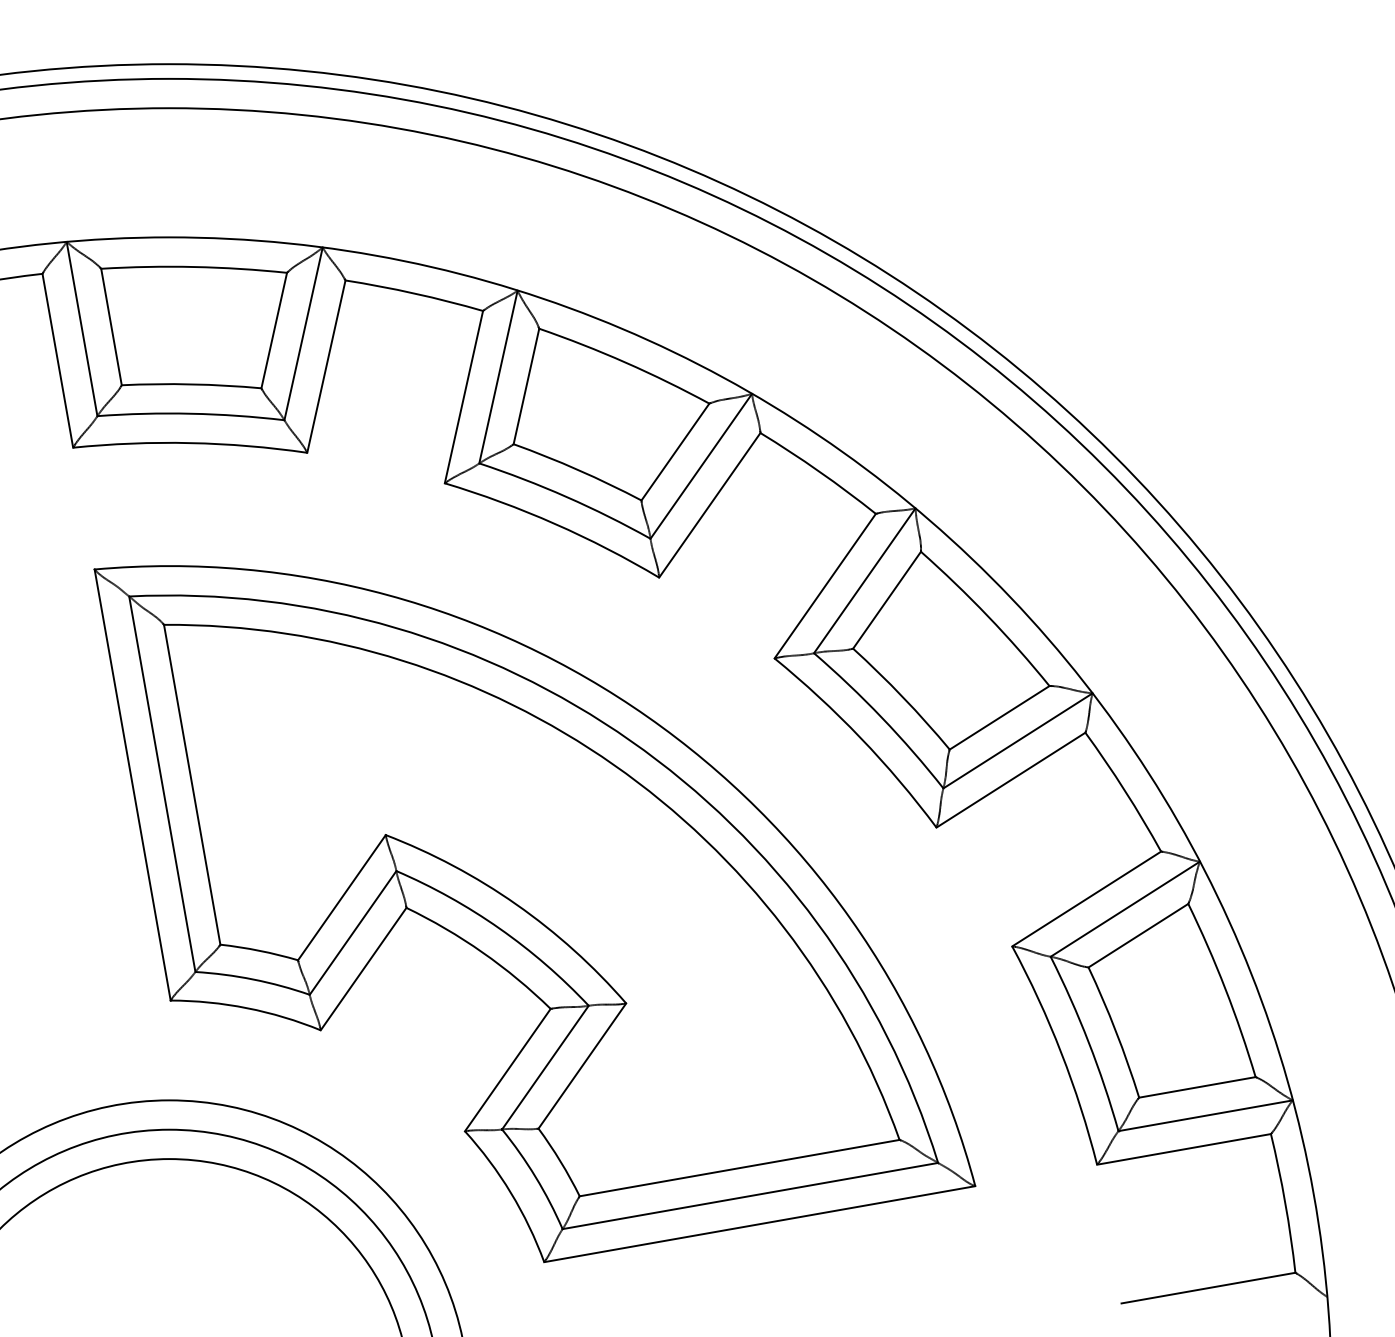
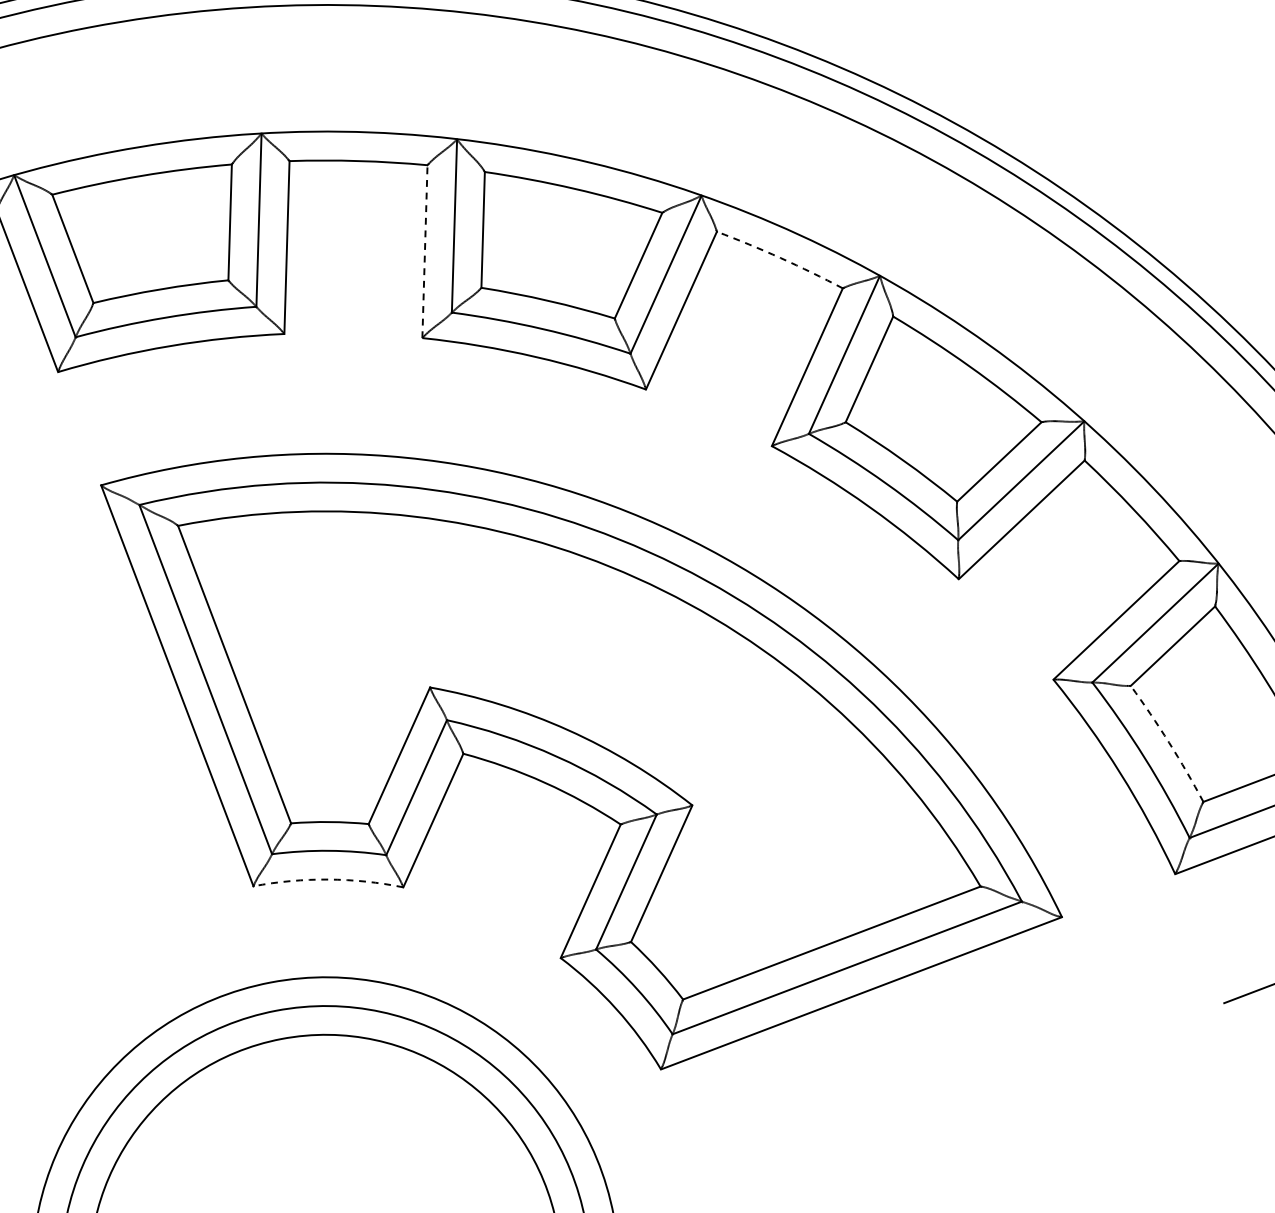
line: (464, 396) -> (425, 250), solid -> dashed
arc: (819, 471) -> (780, 257), solid -> dashed
arc: (247, 1008) -> (328, 879), solid -> dashed
arc: (1116, 1031) -> (1169, 742), solid -> dashed

